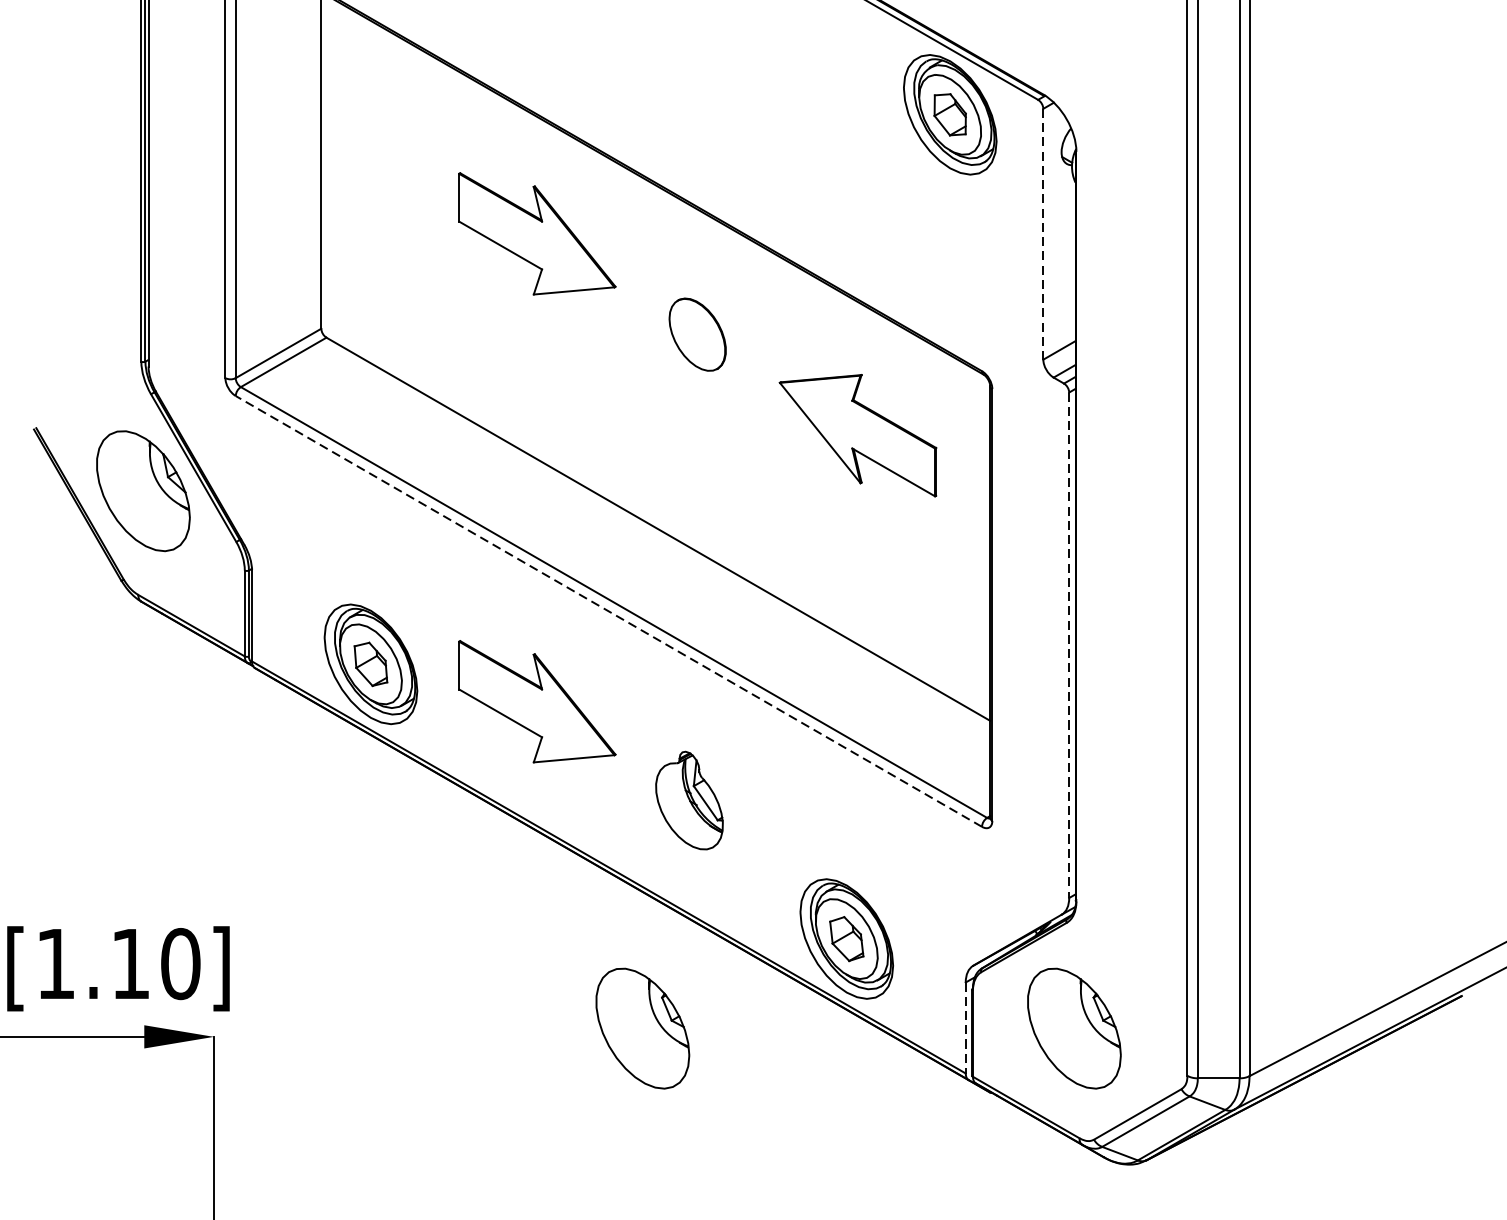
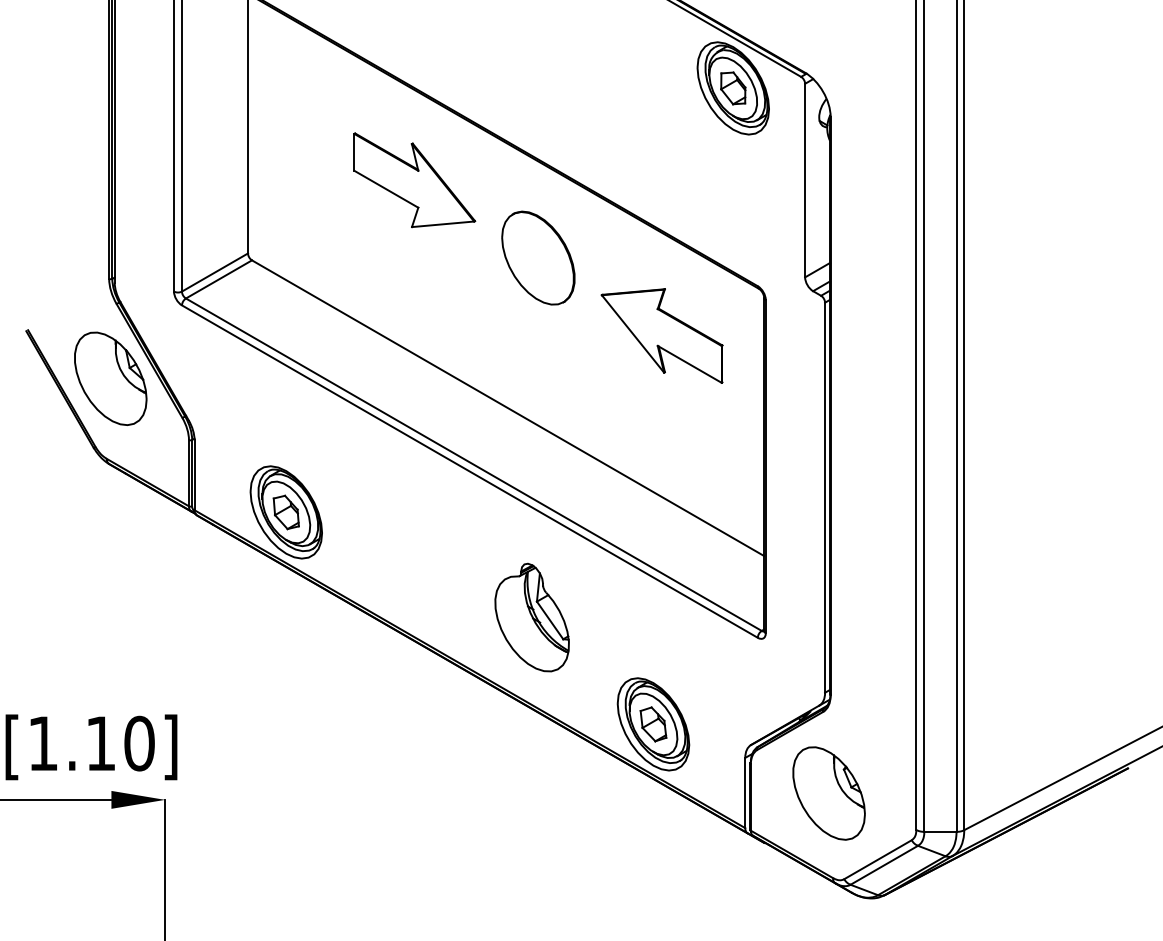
line: (1043, 234) -> (805, 180), dashed -> solid
part: (697, 333) -> (538, 257), size x1.67
line: (608, 611) -> (469, 471), dashed -> solid
line: (1069, 646) -> (825, 498), dashed -> solid
part: (537, 702) -> (414, 541), removed
part: (688, 800) -> (531, 617), size x1.43
part: (642, 1028) -> (495, 793), removed
line: (966, 1028) -> (745, 793), dashed -> solid

